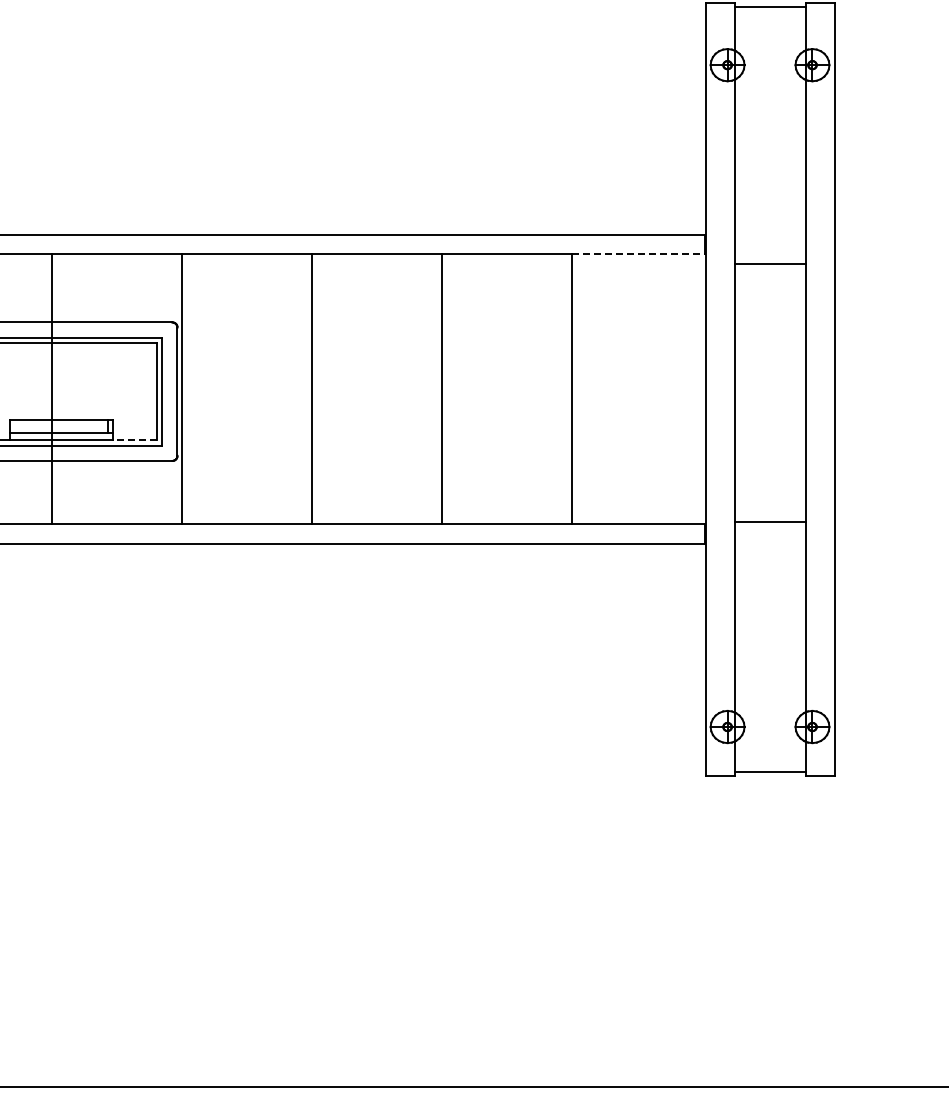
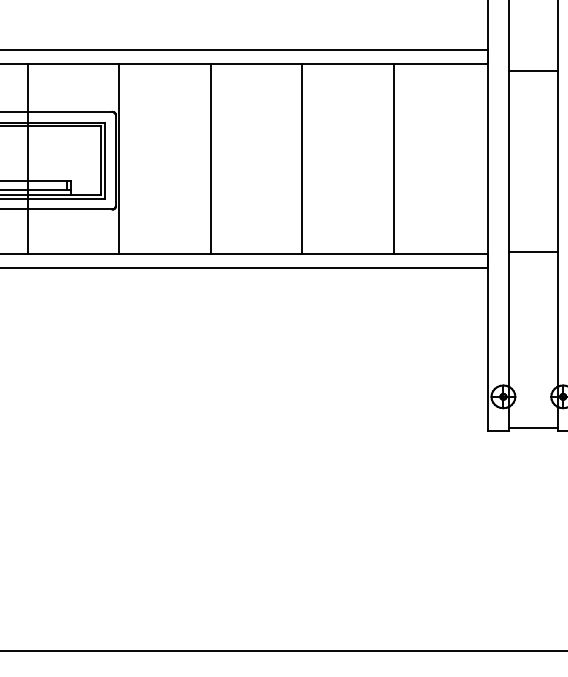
line: (638, 253) -> (440, 63), dashed -> solid
line: (134, 440) -> (85, 195), dashed -> solid

